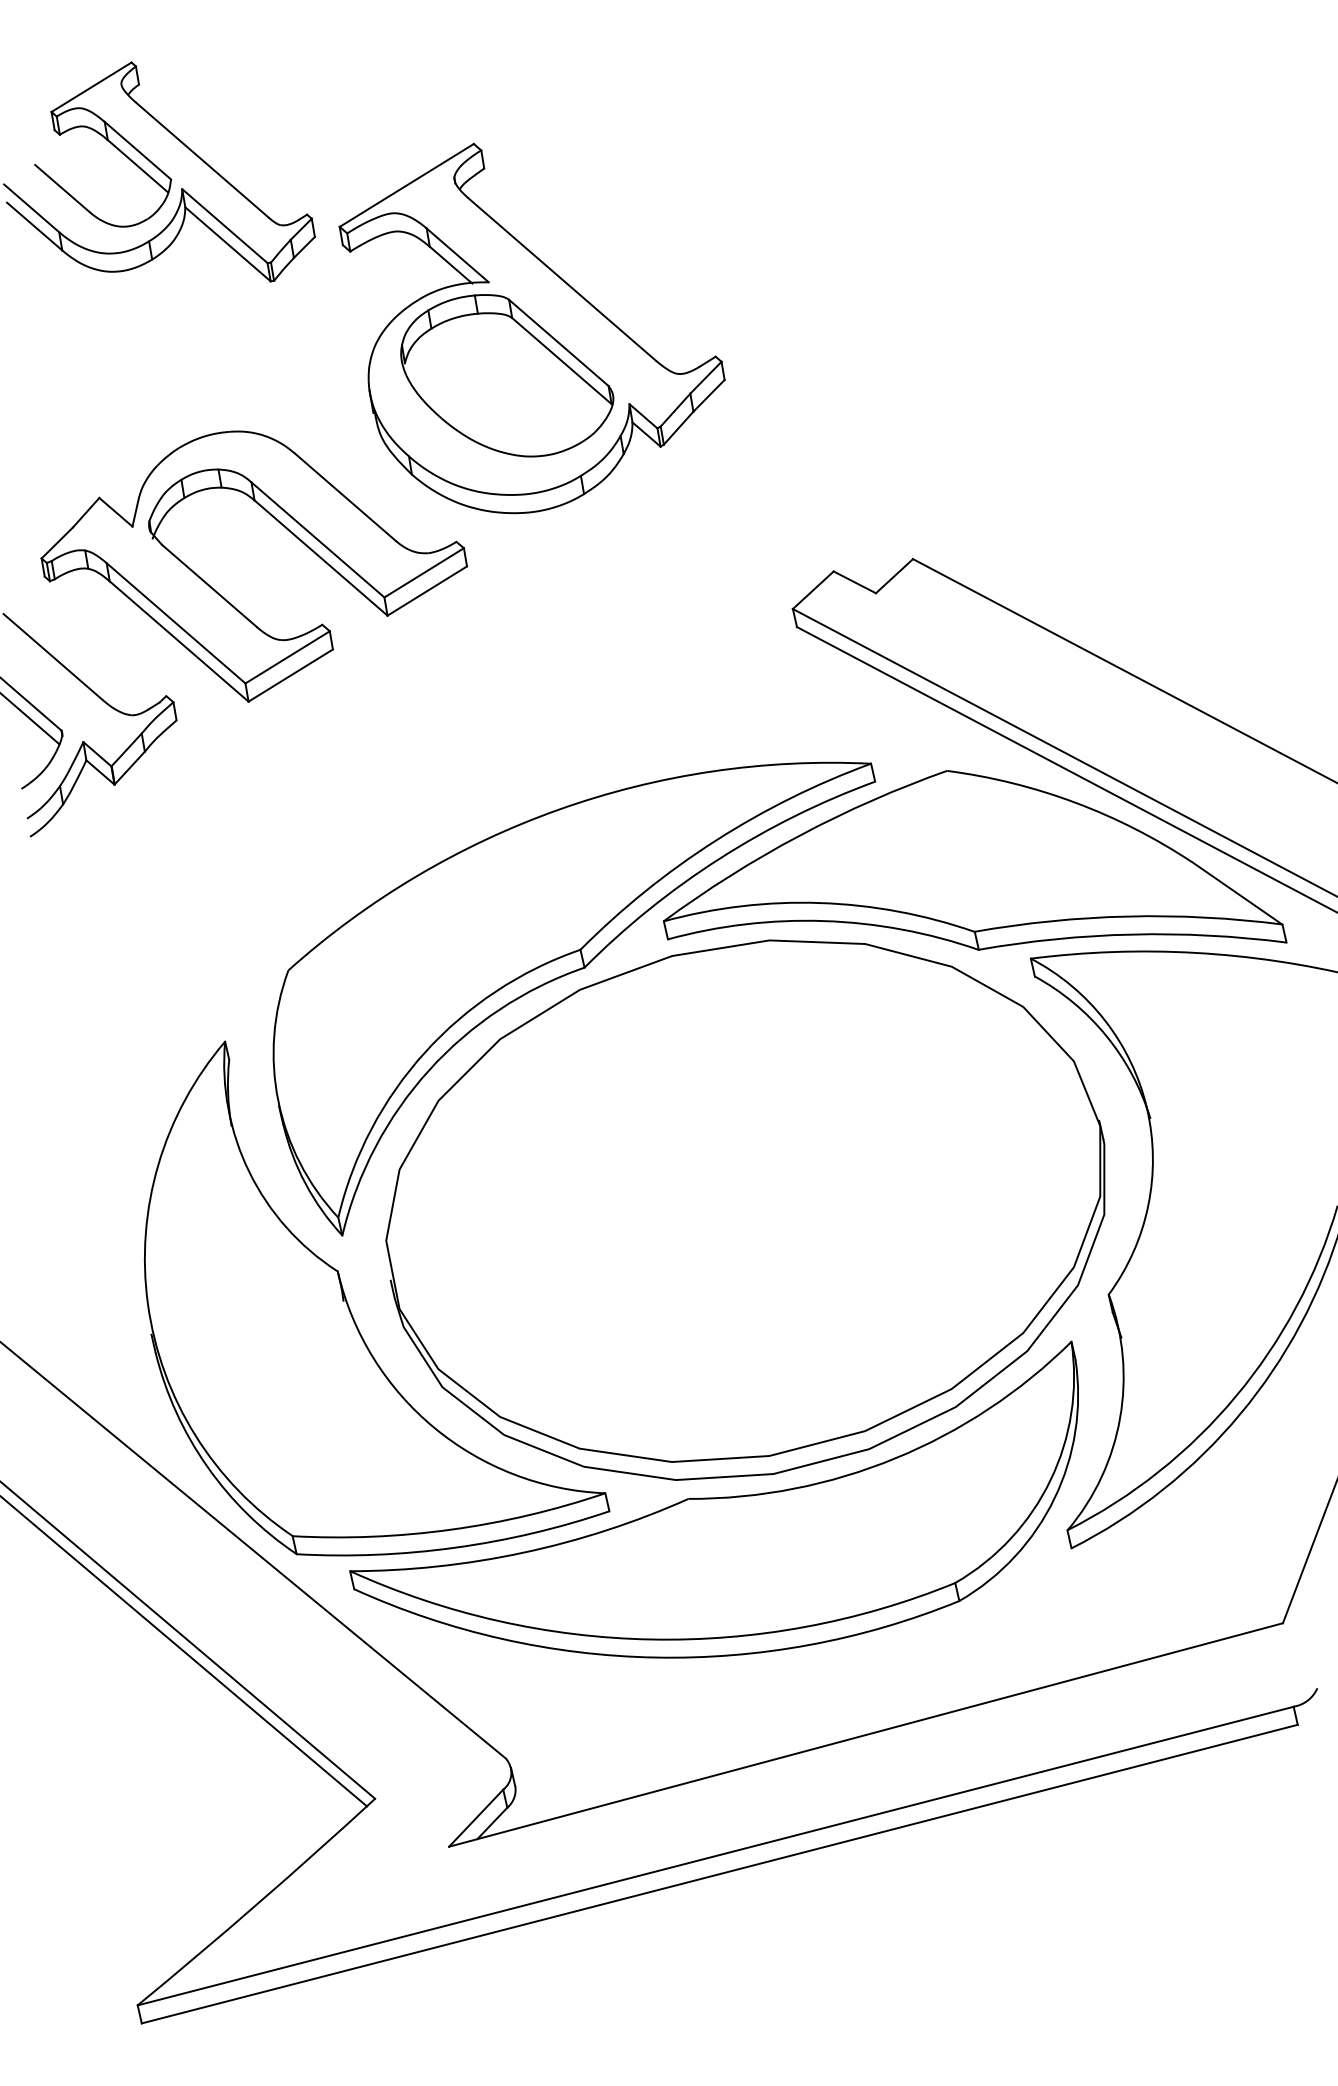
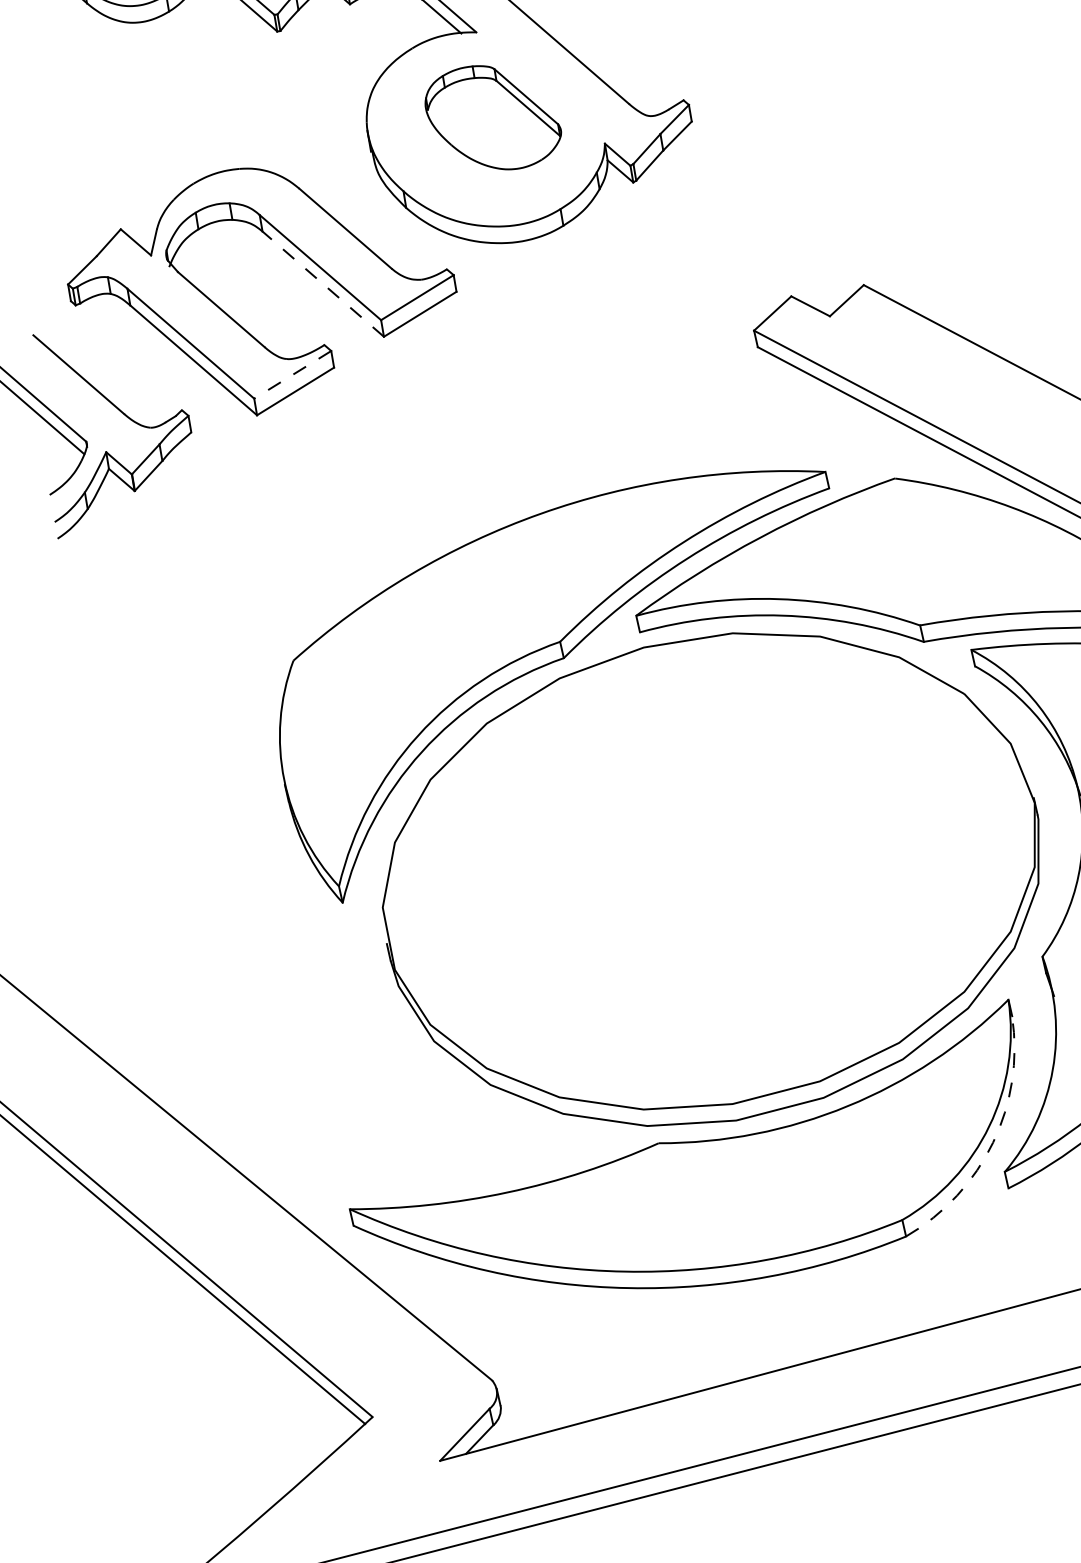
part: (507, 375) -> (493, 117), size x0.7
line: (321, 558) -> (323, 284), solid -> dashed
line: (287, 657) -> (292, 374), solid -> dashed
part: (351, 1311) -> (351, 972), removed
arc: (1054, 1498) -> (992, 1142), solid -> dashed

